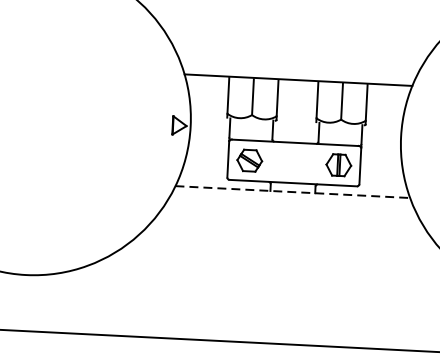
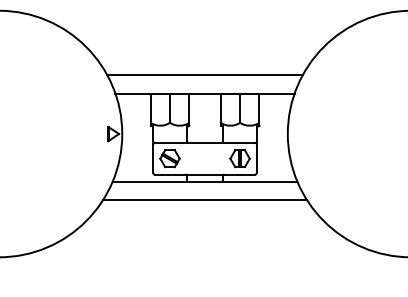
line: (298, 57) -> (204, 75), added
line: (293, 191) -> (205, 181), dashed -> solid
line: (290, 214) -> (204, 199), added

